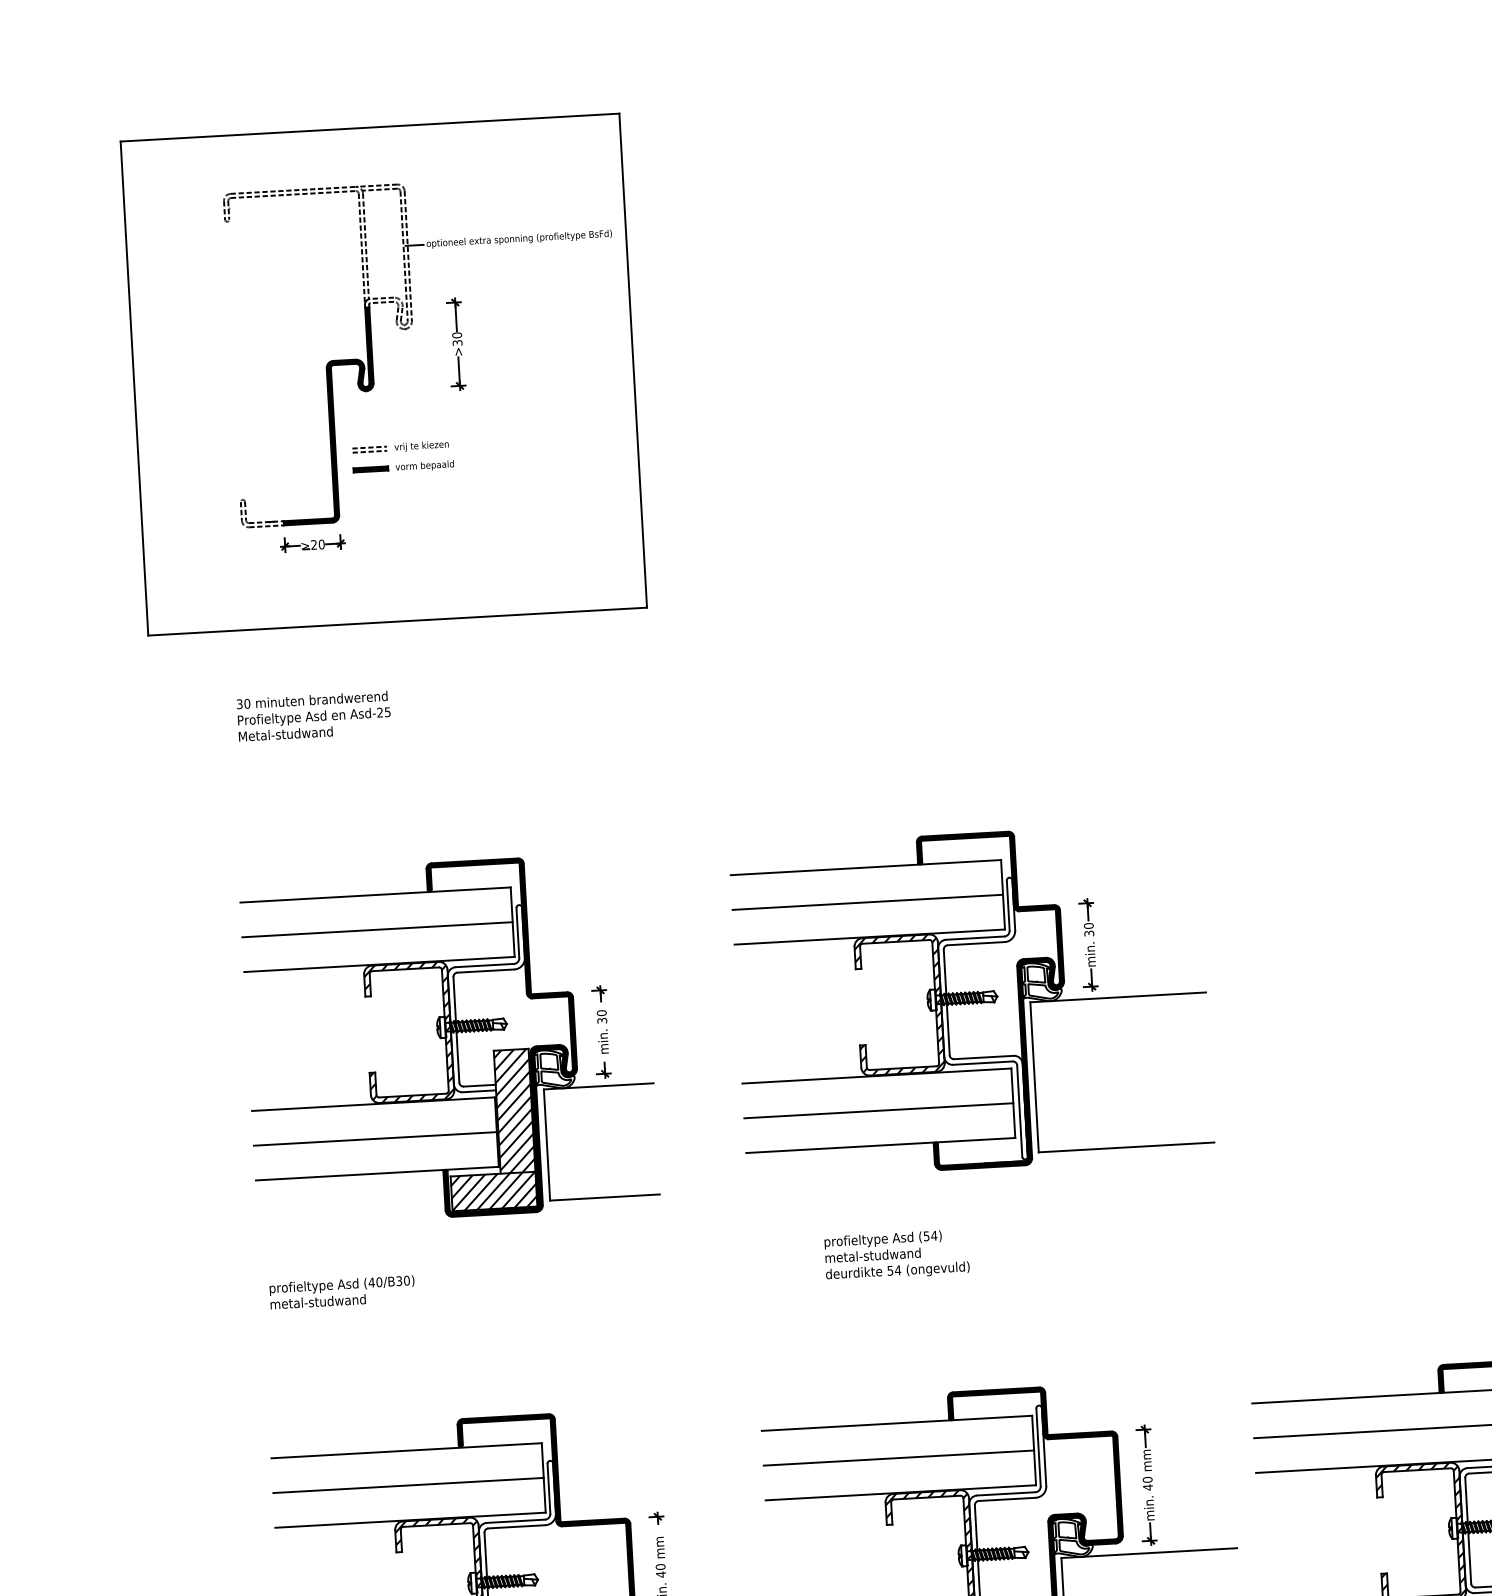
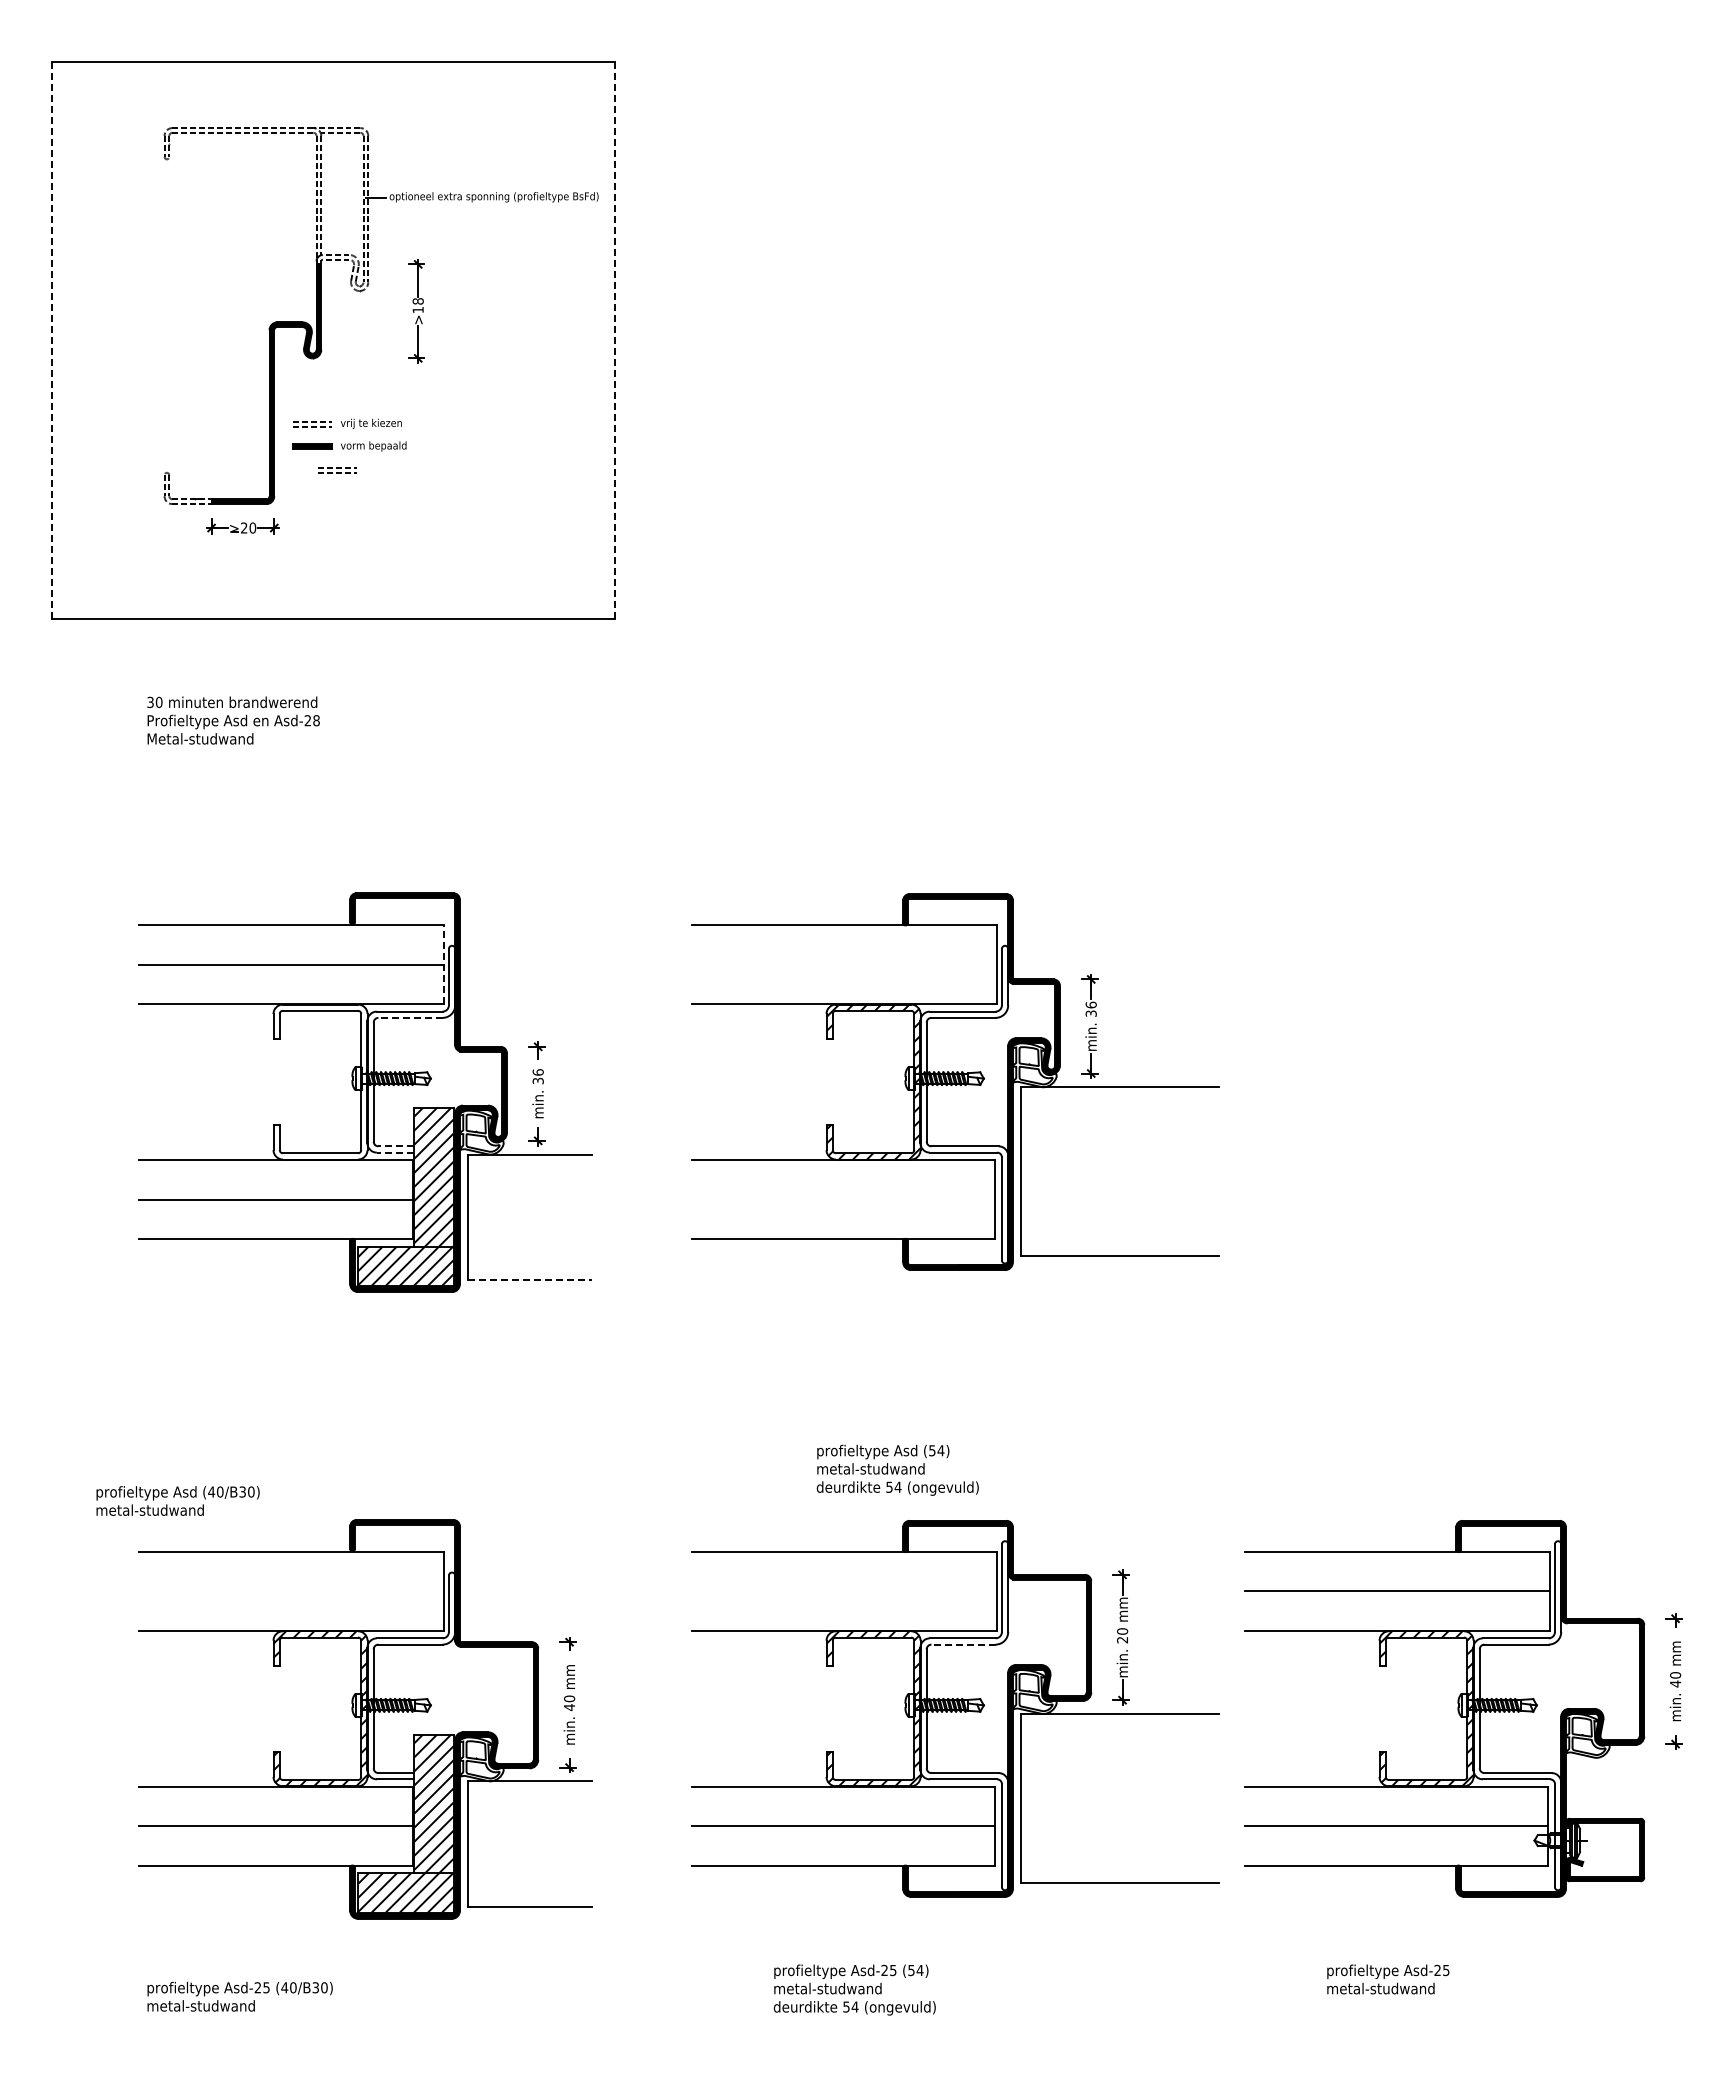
text: (456, 339) -> (417, 305), >30 -> >18
line: (633, 360) -> (614, 340), solid -> dashed
line: (134, 388) -> (52, 340), solid -> dashed
part: (393, 489) -> (337, 470), added
text: (387, 712) -> (316, 720), Asd-25 -> Asd-28
line: (867, 902) -> (843, 964), removed
line: (512, 922) -> (443, 964), solid -> dashed
text: (1088, 925) -> (1090, 1004), 30 -> 36
line: (485, 970) -> (410, 1017), solid -> dashed
text: (601, 1013) -> (537, 1072), 30 -> 36
hatch: (409, 1031) -> (320, 1081), removed
line: (478, 1085) -> (395, 1146), solid -> dashed
line: (479, 1091) -> (395, 1152), solid -> dashed
line: (878, 1110) -> (843, 1199), removed
line: (605, 1197) -> (530, 1279), solid -> dashed
text: (896, 1254) -> (897, 1469), moved
text: (341, 1291) -> (177, 1500), moved
line: (898, 1458) -> (843, 1591), removed
line: (407, 1485) -> (290, 1591), removed
text: (1147, 1486) -> (1122, 1639), 40 -> 20
line: (1007, 1499) -> (963, 1644), solid -> dashed

